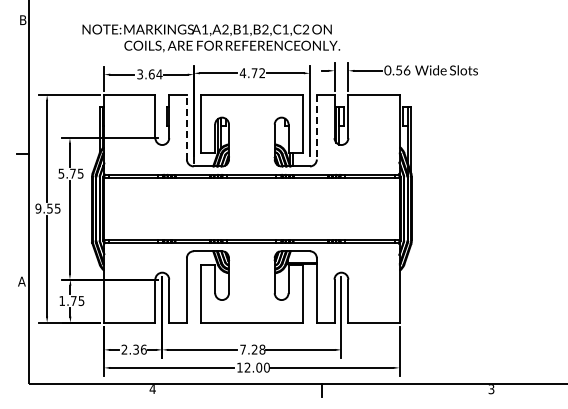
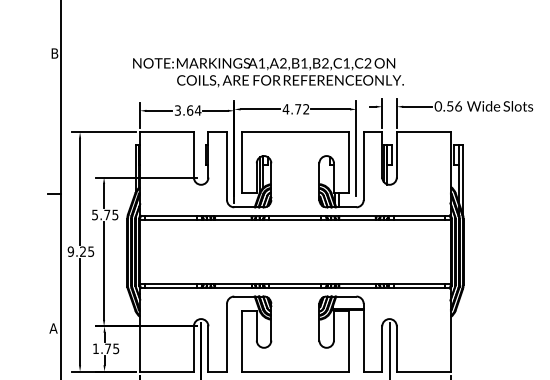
text: (211, 38) -> (268, 72), moved
line: (186, 126) -> (226, 165), dashed -> solid
line: (316, 127) -> (363, 166), dashed -> solid
text: (49, 208) -> (82, 251), 9.55 -> 9.25

